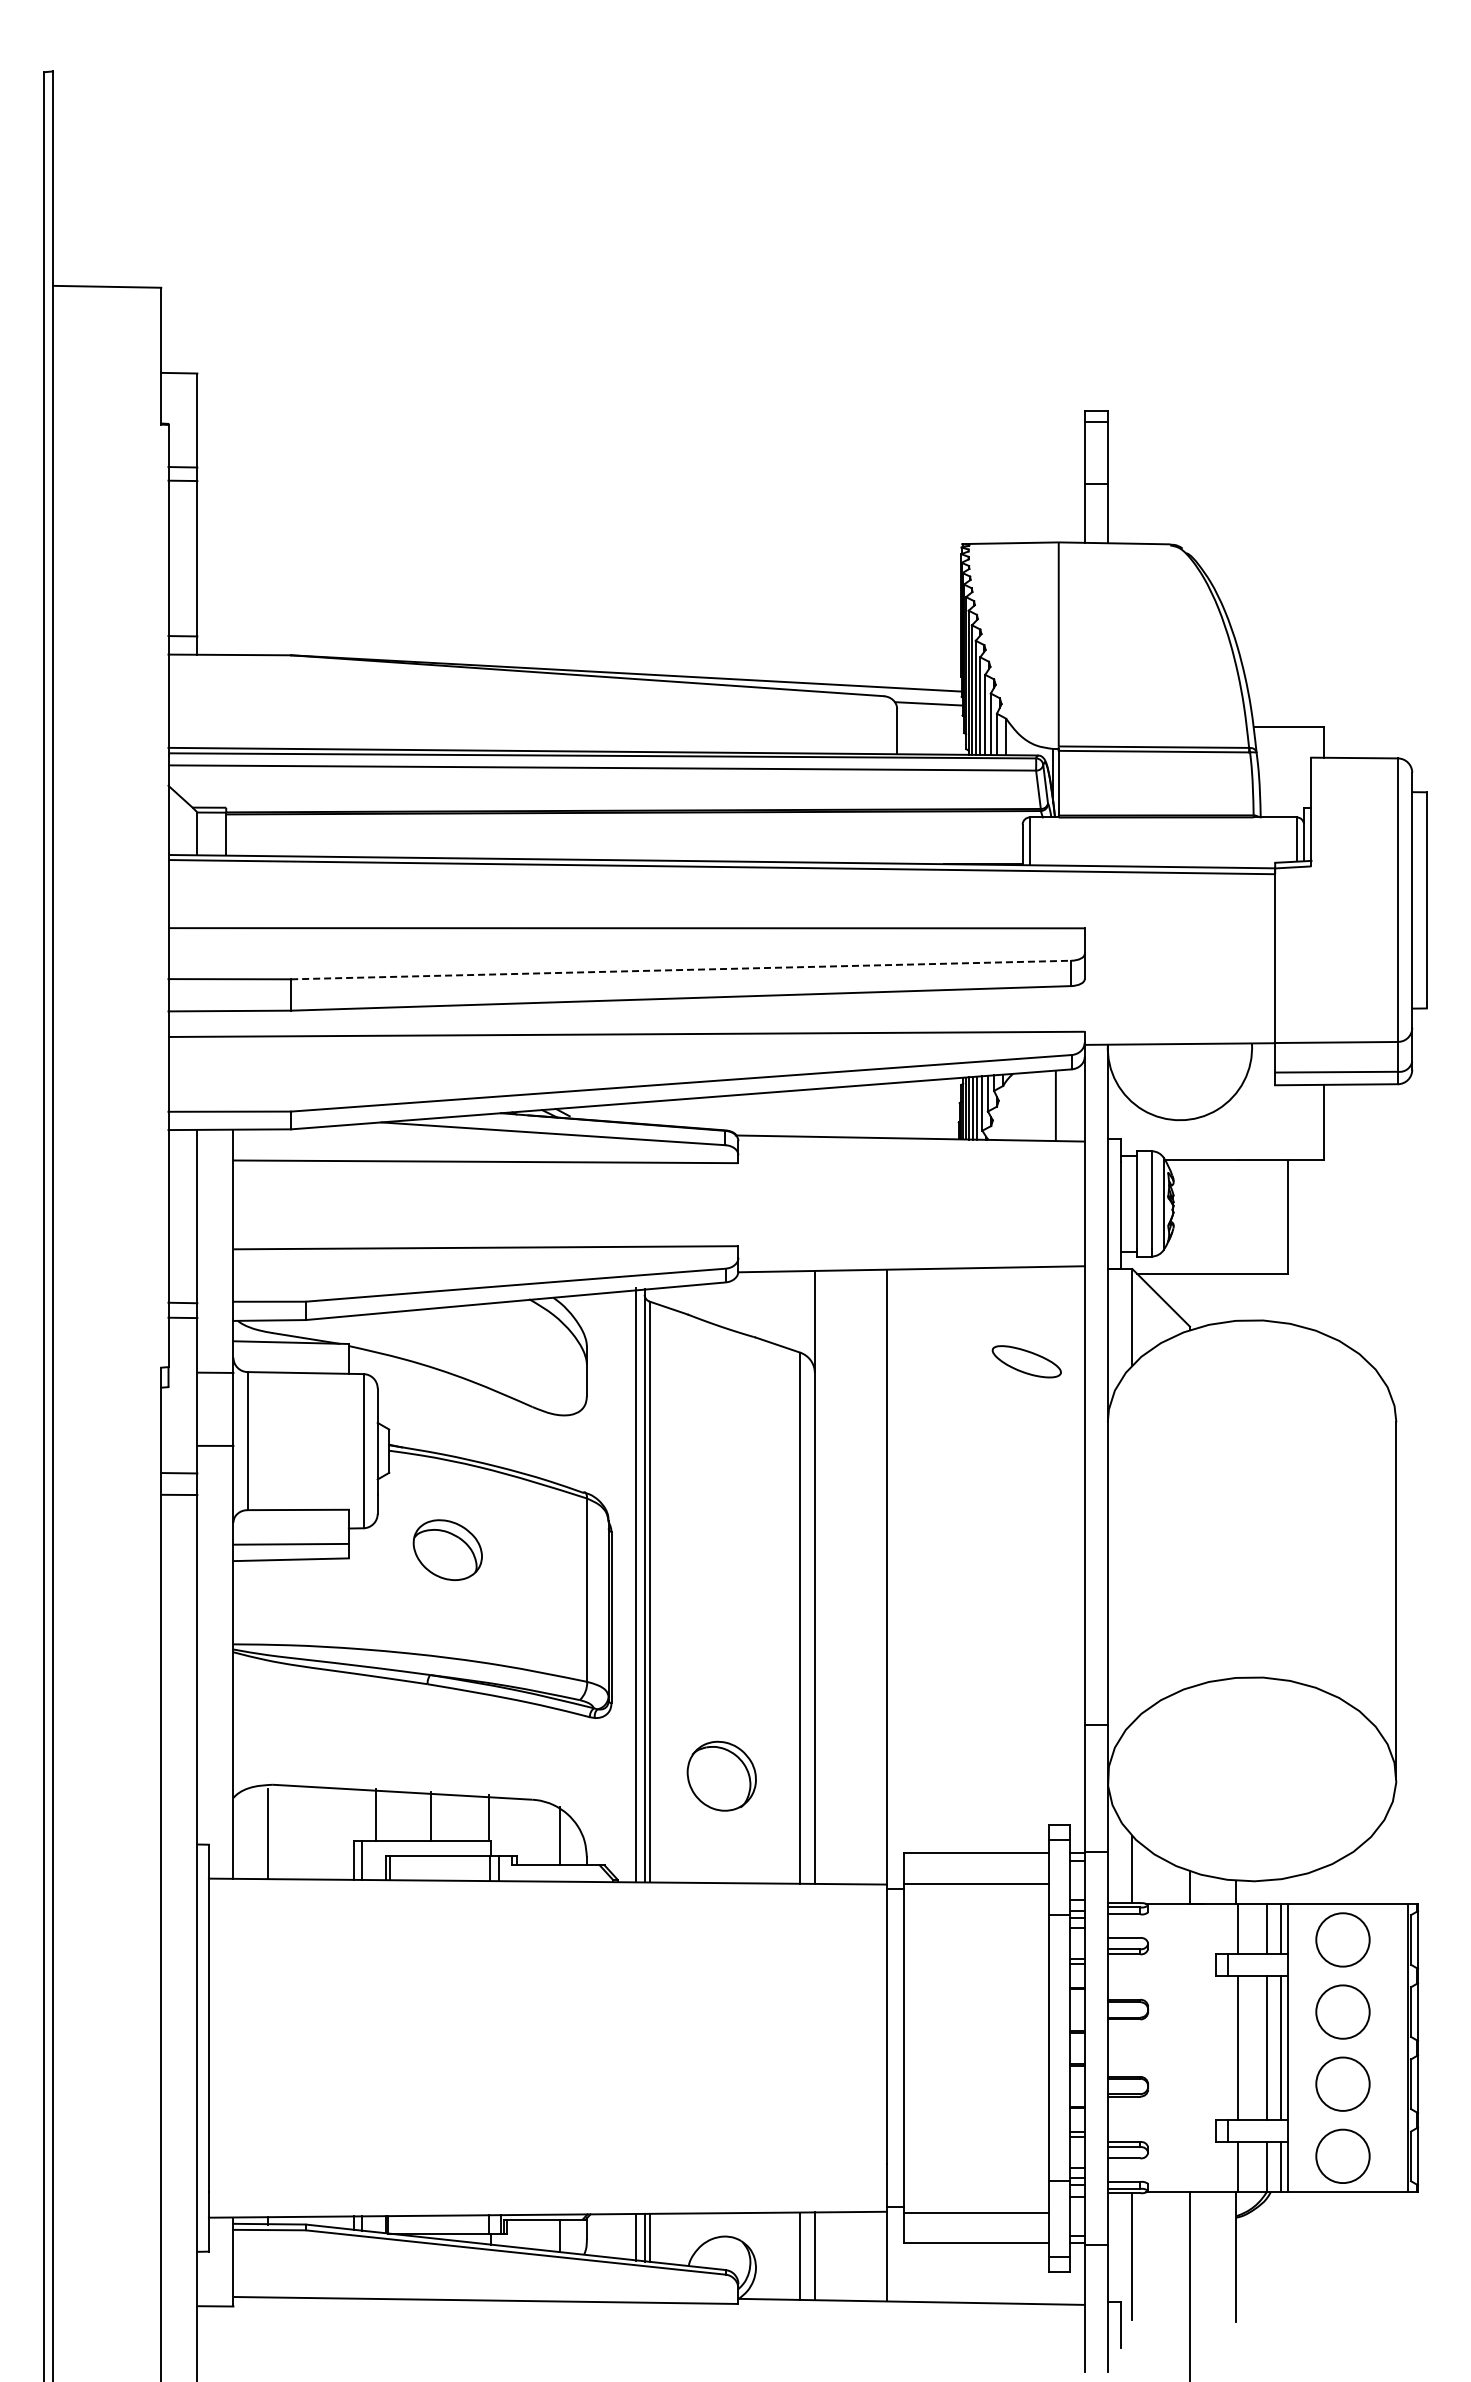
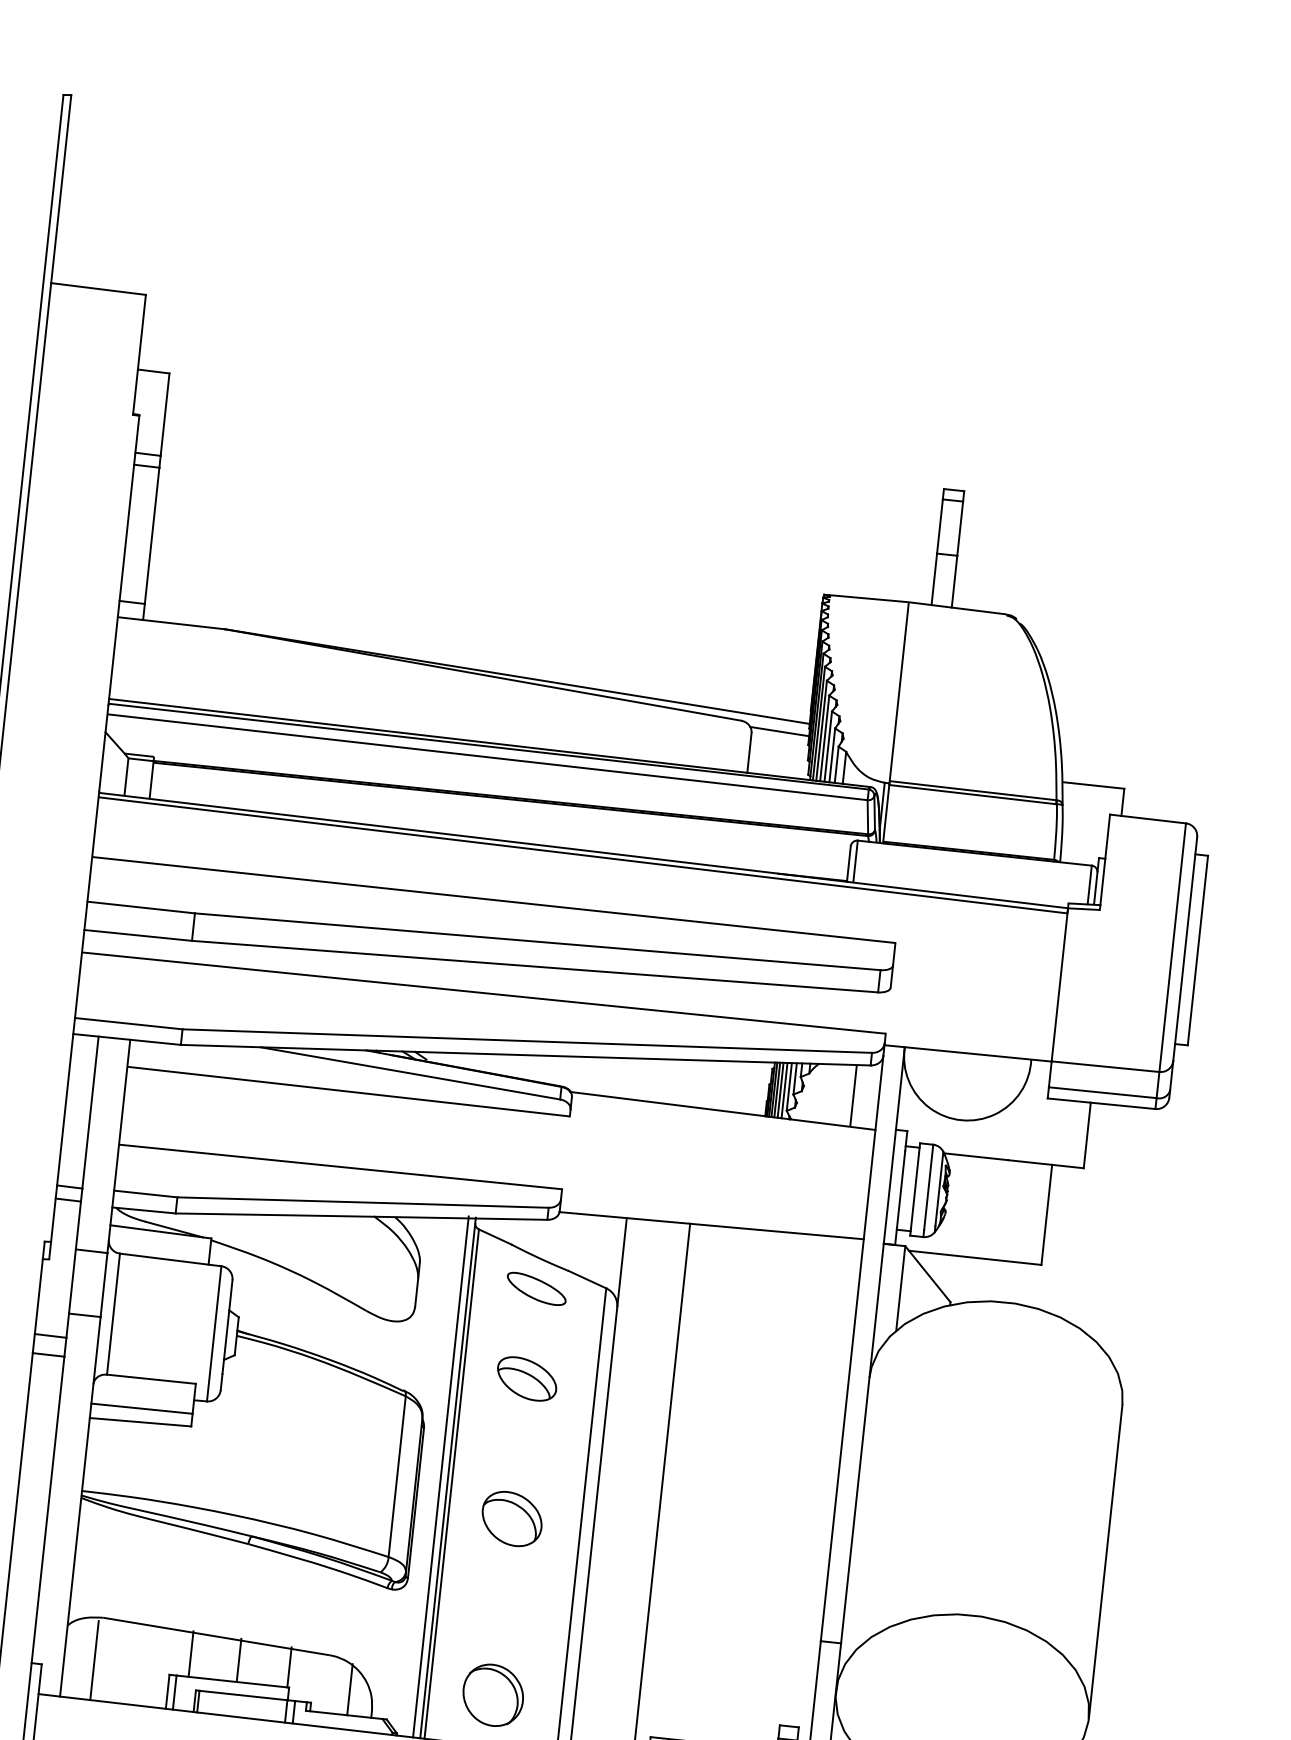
line: (681, 970) -> (538, 942), dashed -> solid
part: (1026, 1361) -> (536, 1288), moved
part: (721, 1464) -> (526, 1379), added
part: (447, 1549) -> (511, 1518), moved
part: (721, 1775) -> (493, 1694), moved

